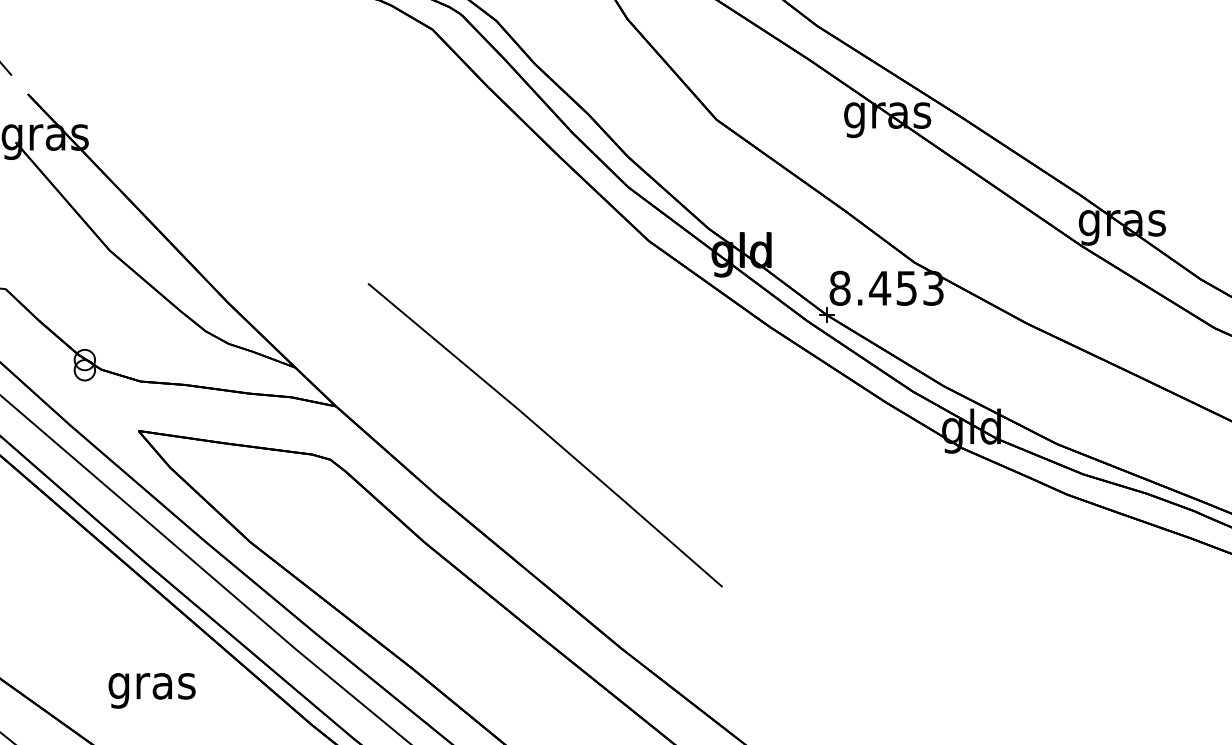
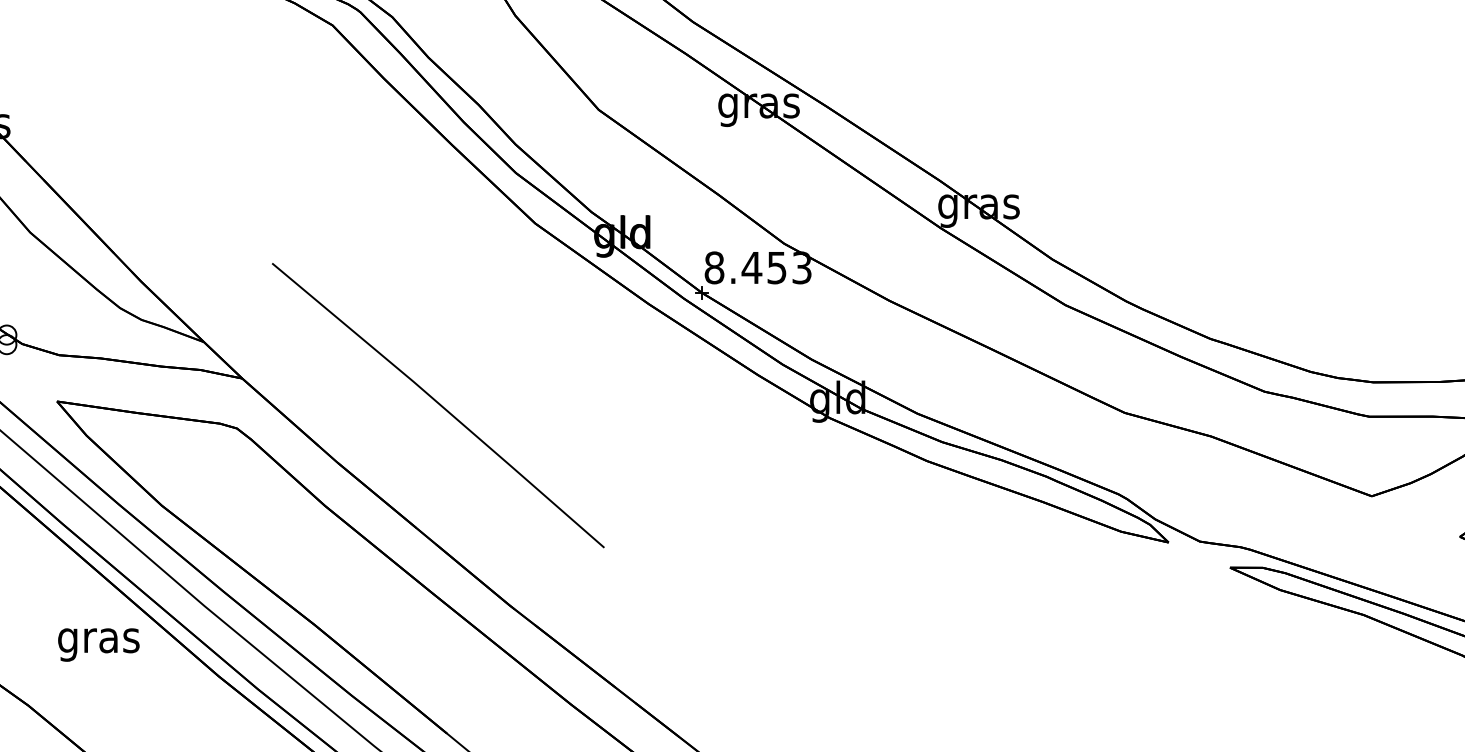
text: (151, 690) -> (98, 644), moved

